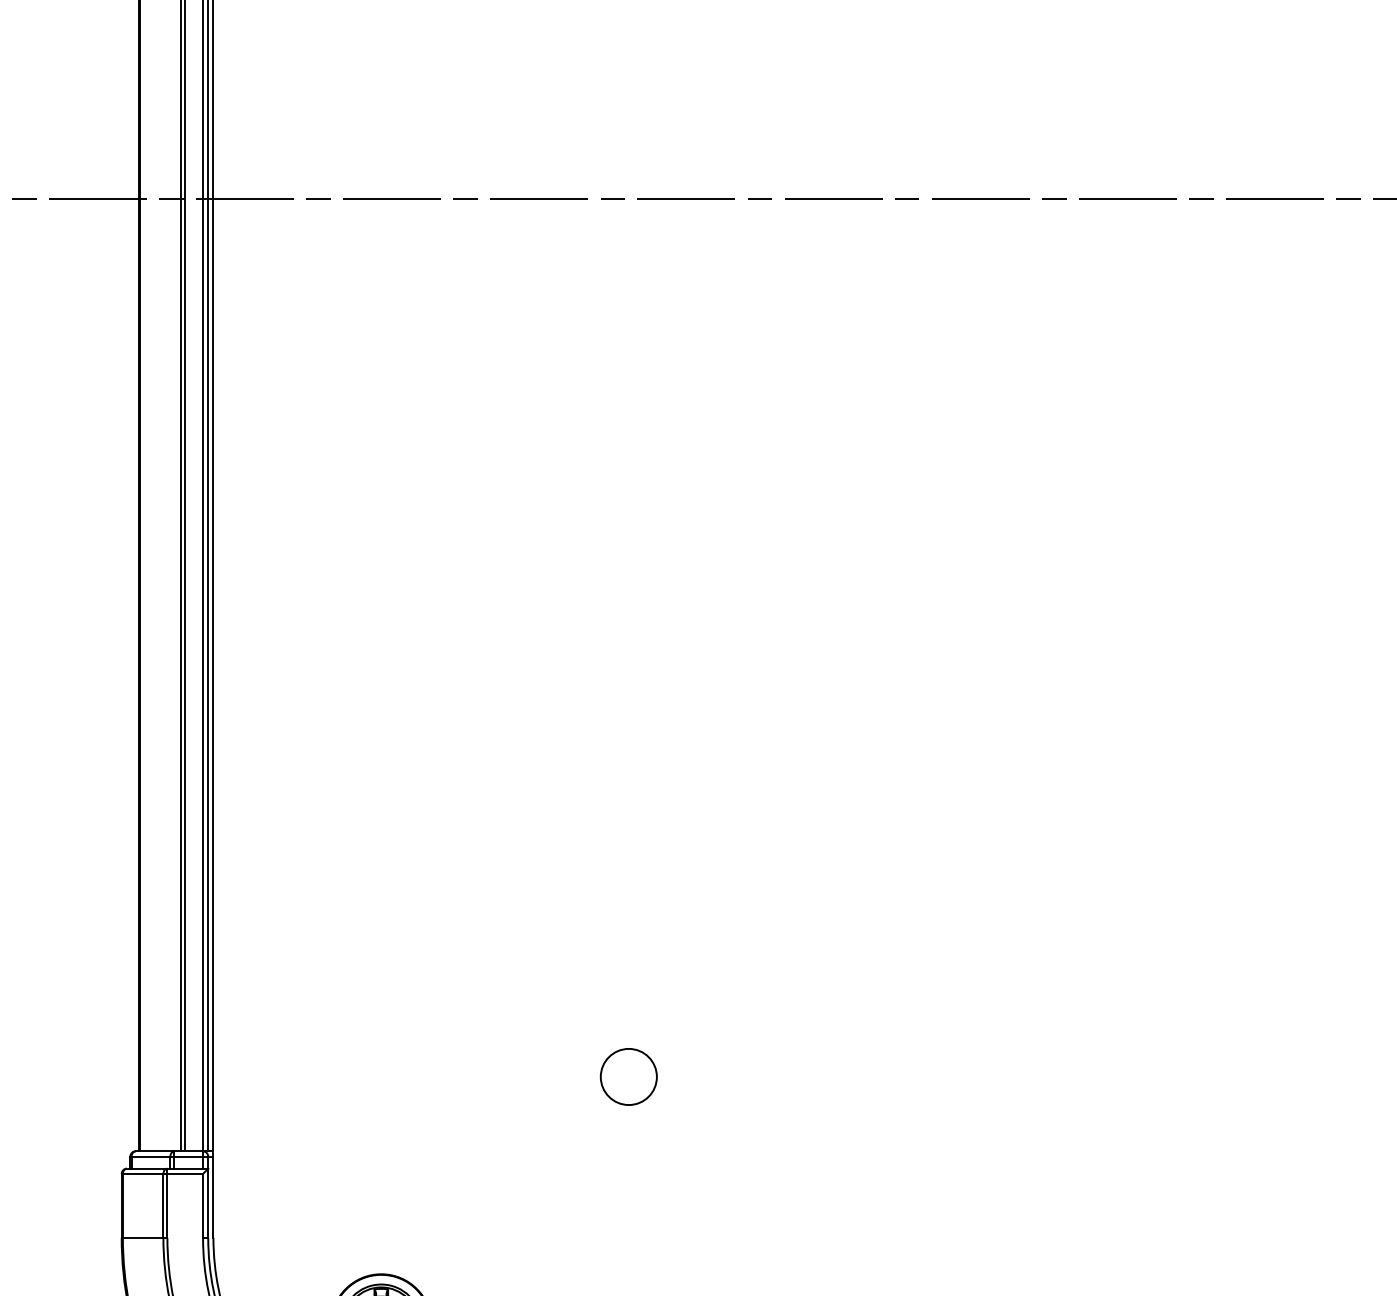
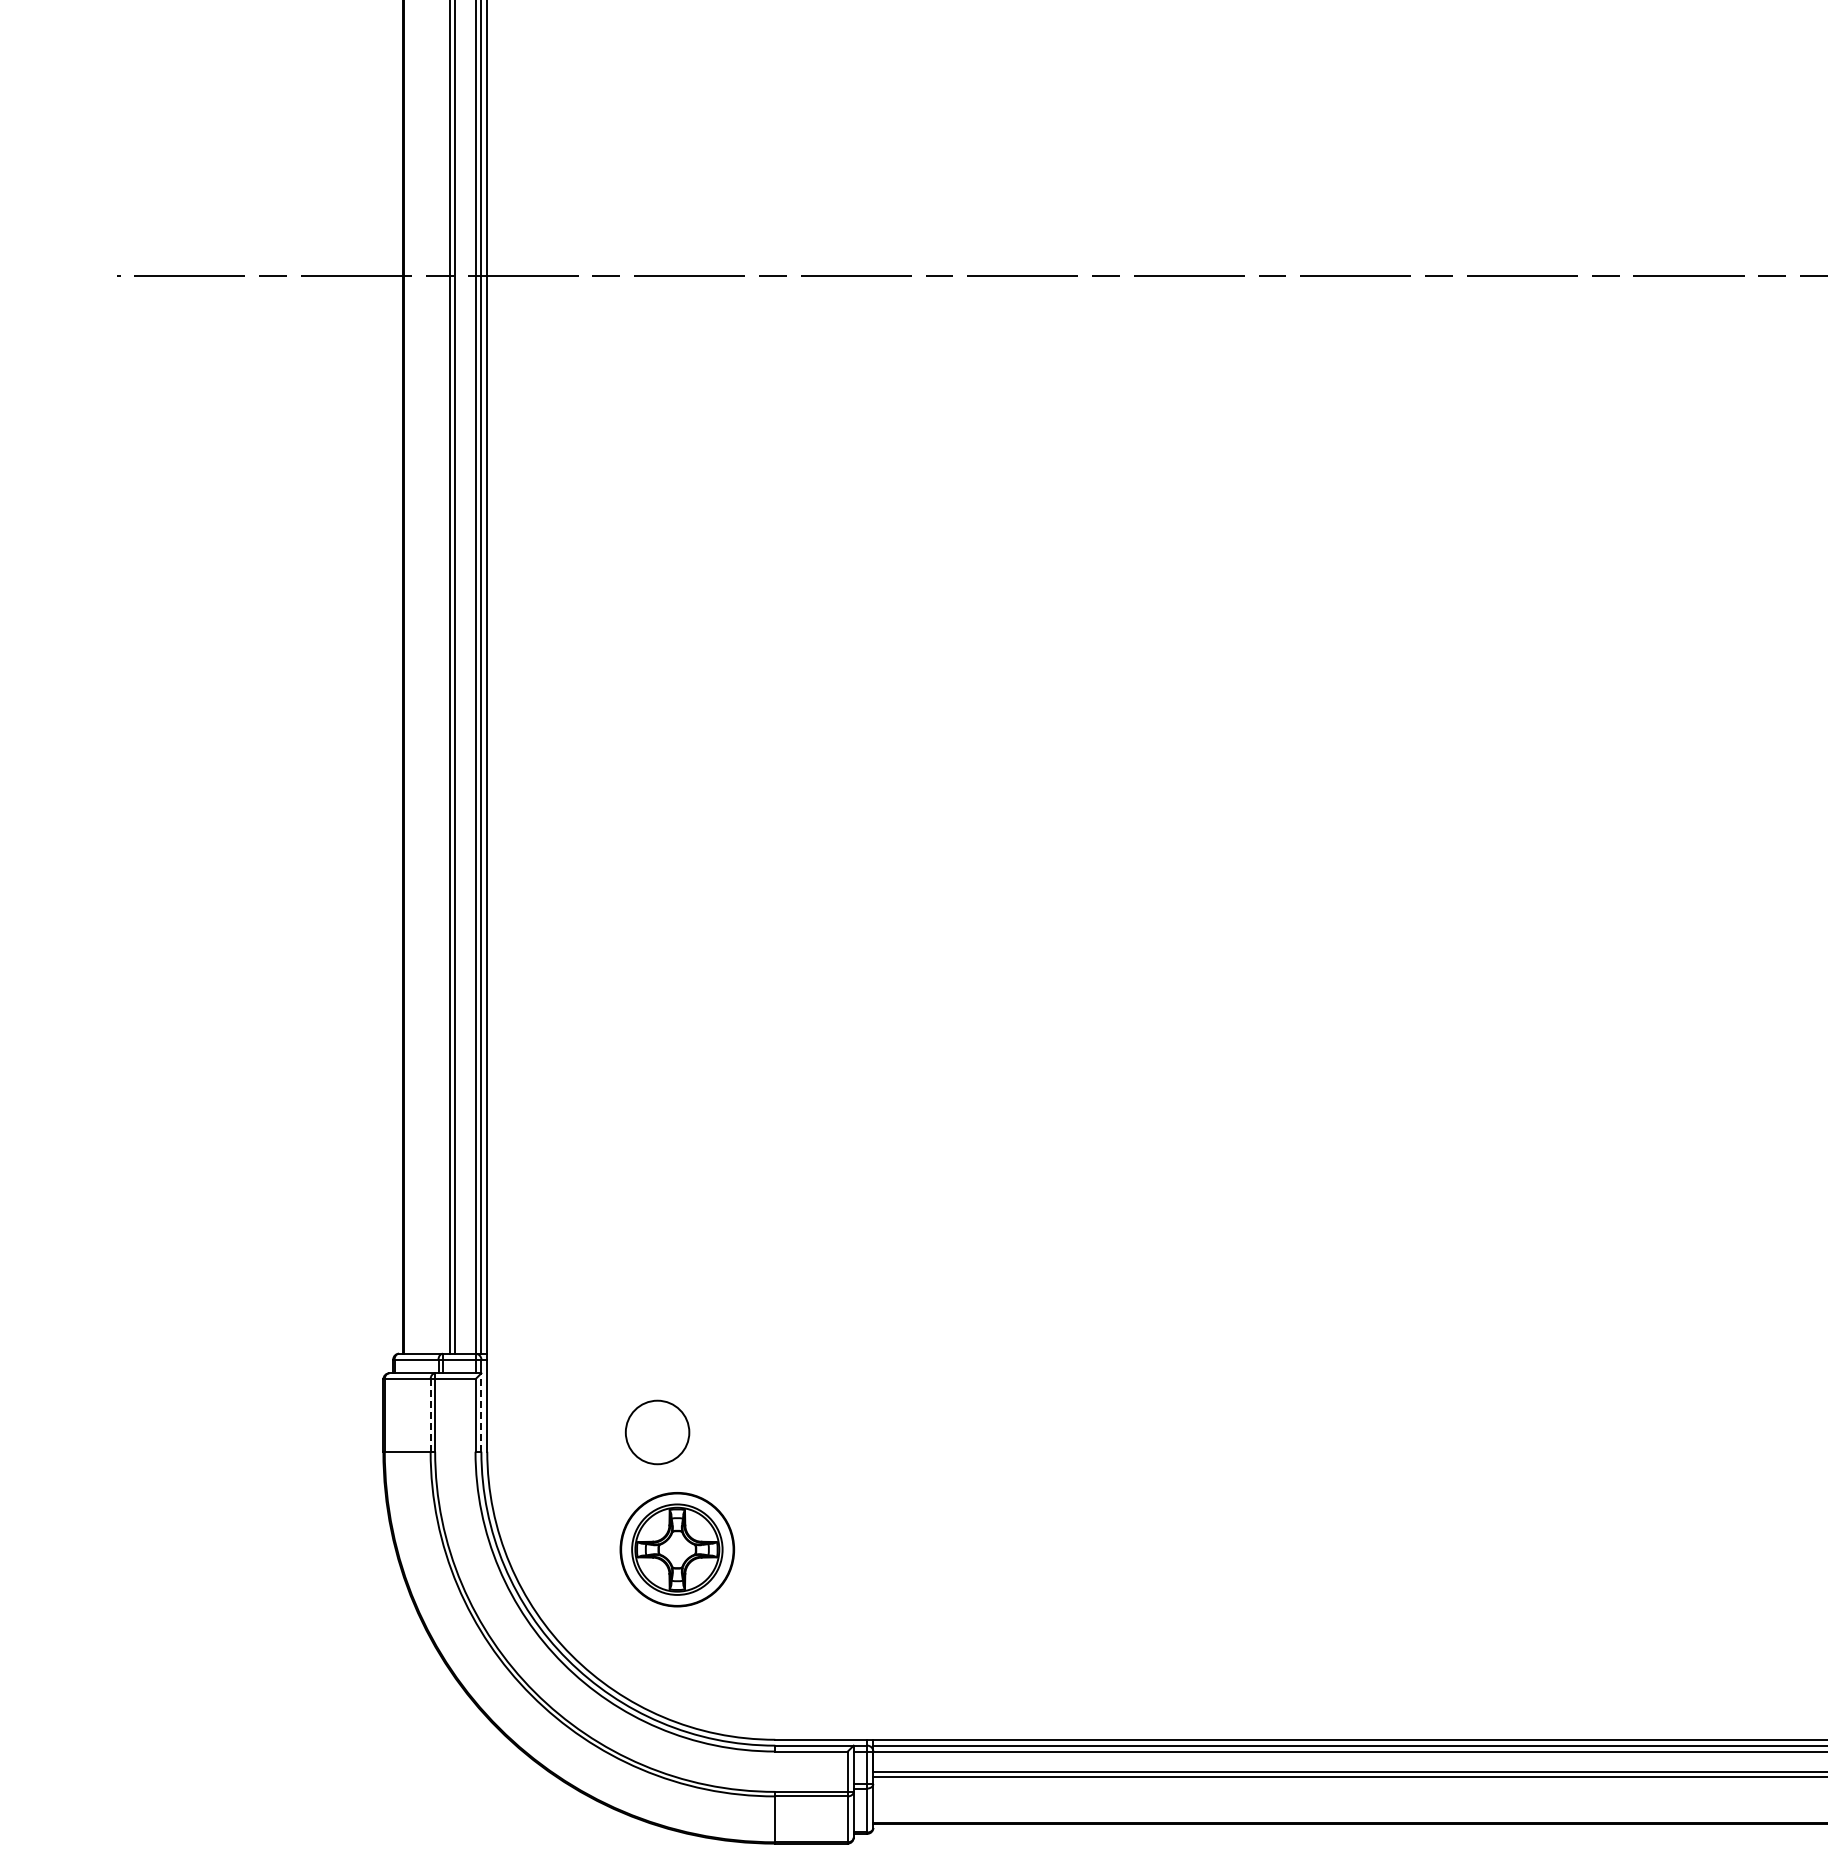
circle: (628, 1076) -> (657, 1432), moved
line: (208, 1203) -> (481, 1412), solid -> dashed
line: (163, 1205) -> (430, 1415), solid -> dashed

